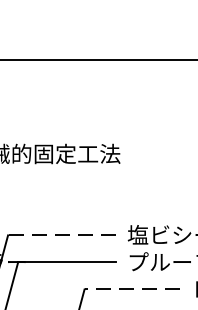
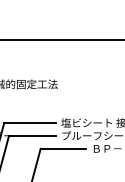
line: (61, 236) -> (29, 123), dashed -> solid
line: (132, 288) -> (63, 148), dashed -> solid

